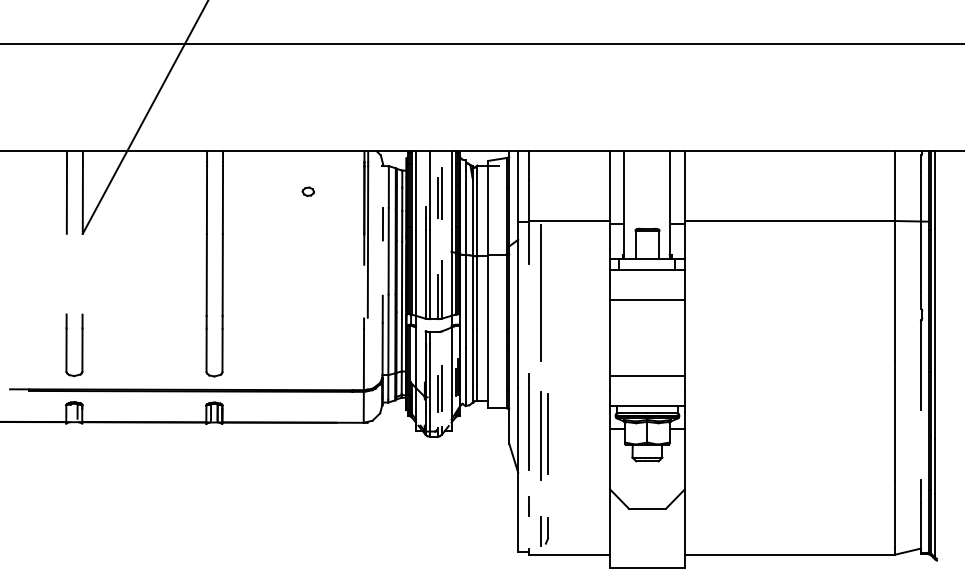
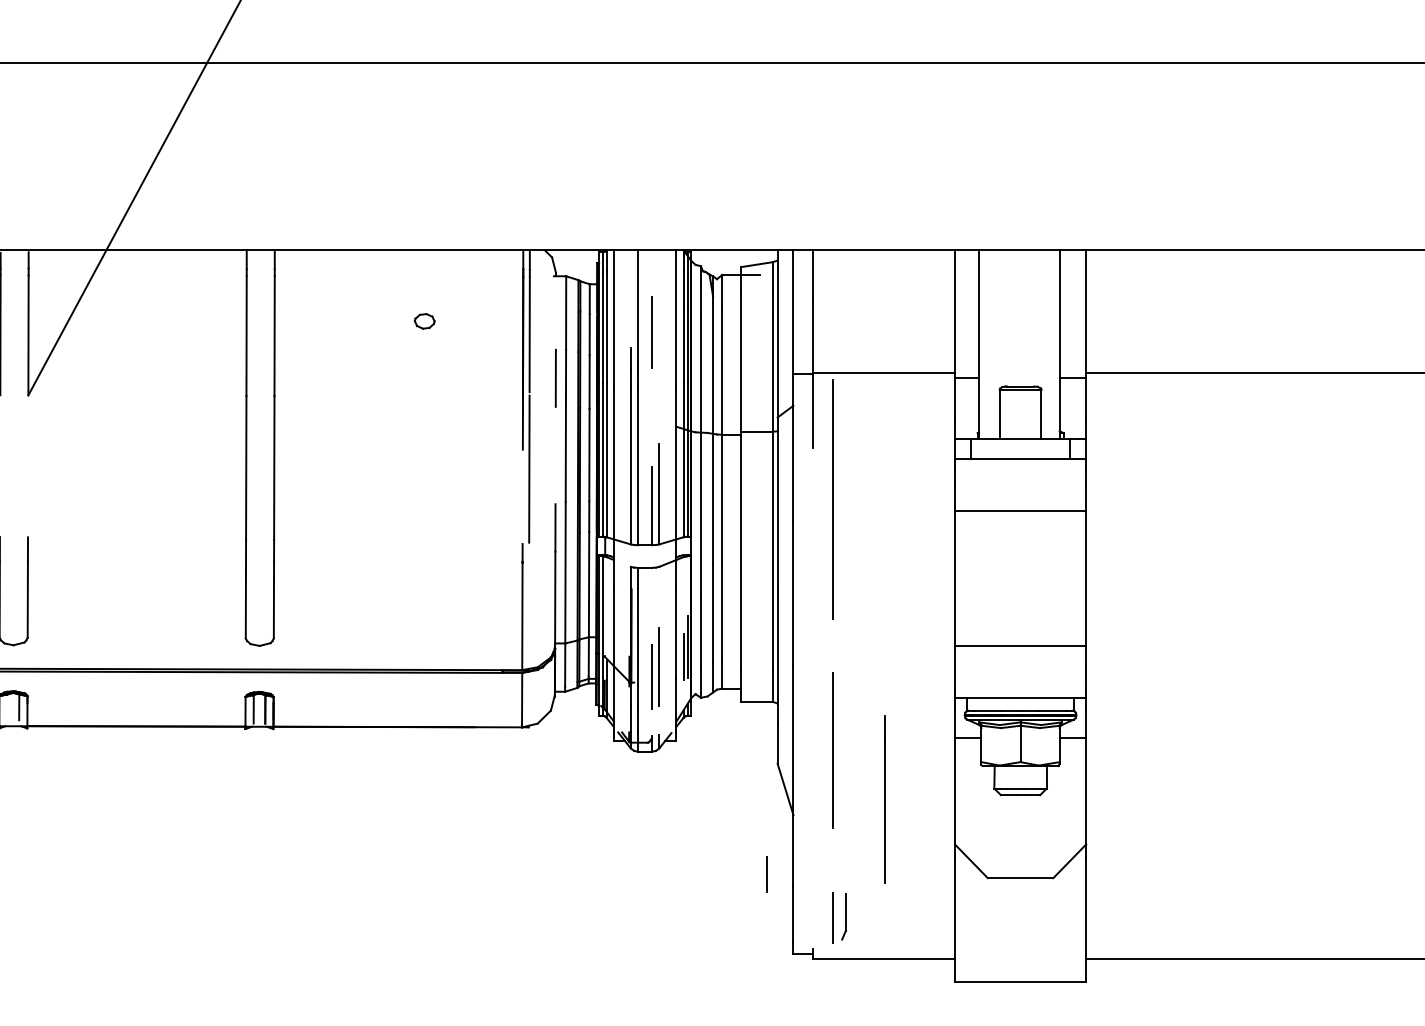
line: (441, 193) -> (658, 324), removed
line: (528, 421) -> (883, 798), moved
line: (548, 433) -> (846, 746), removed
line: (528, 506) -> (765, 874), moved

